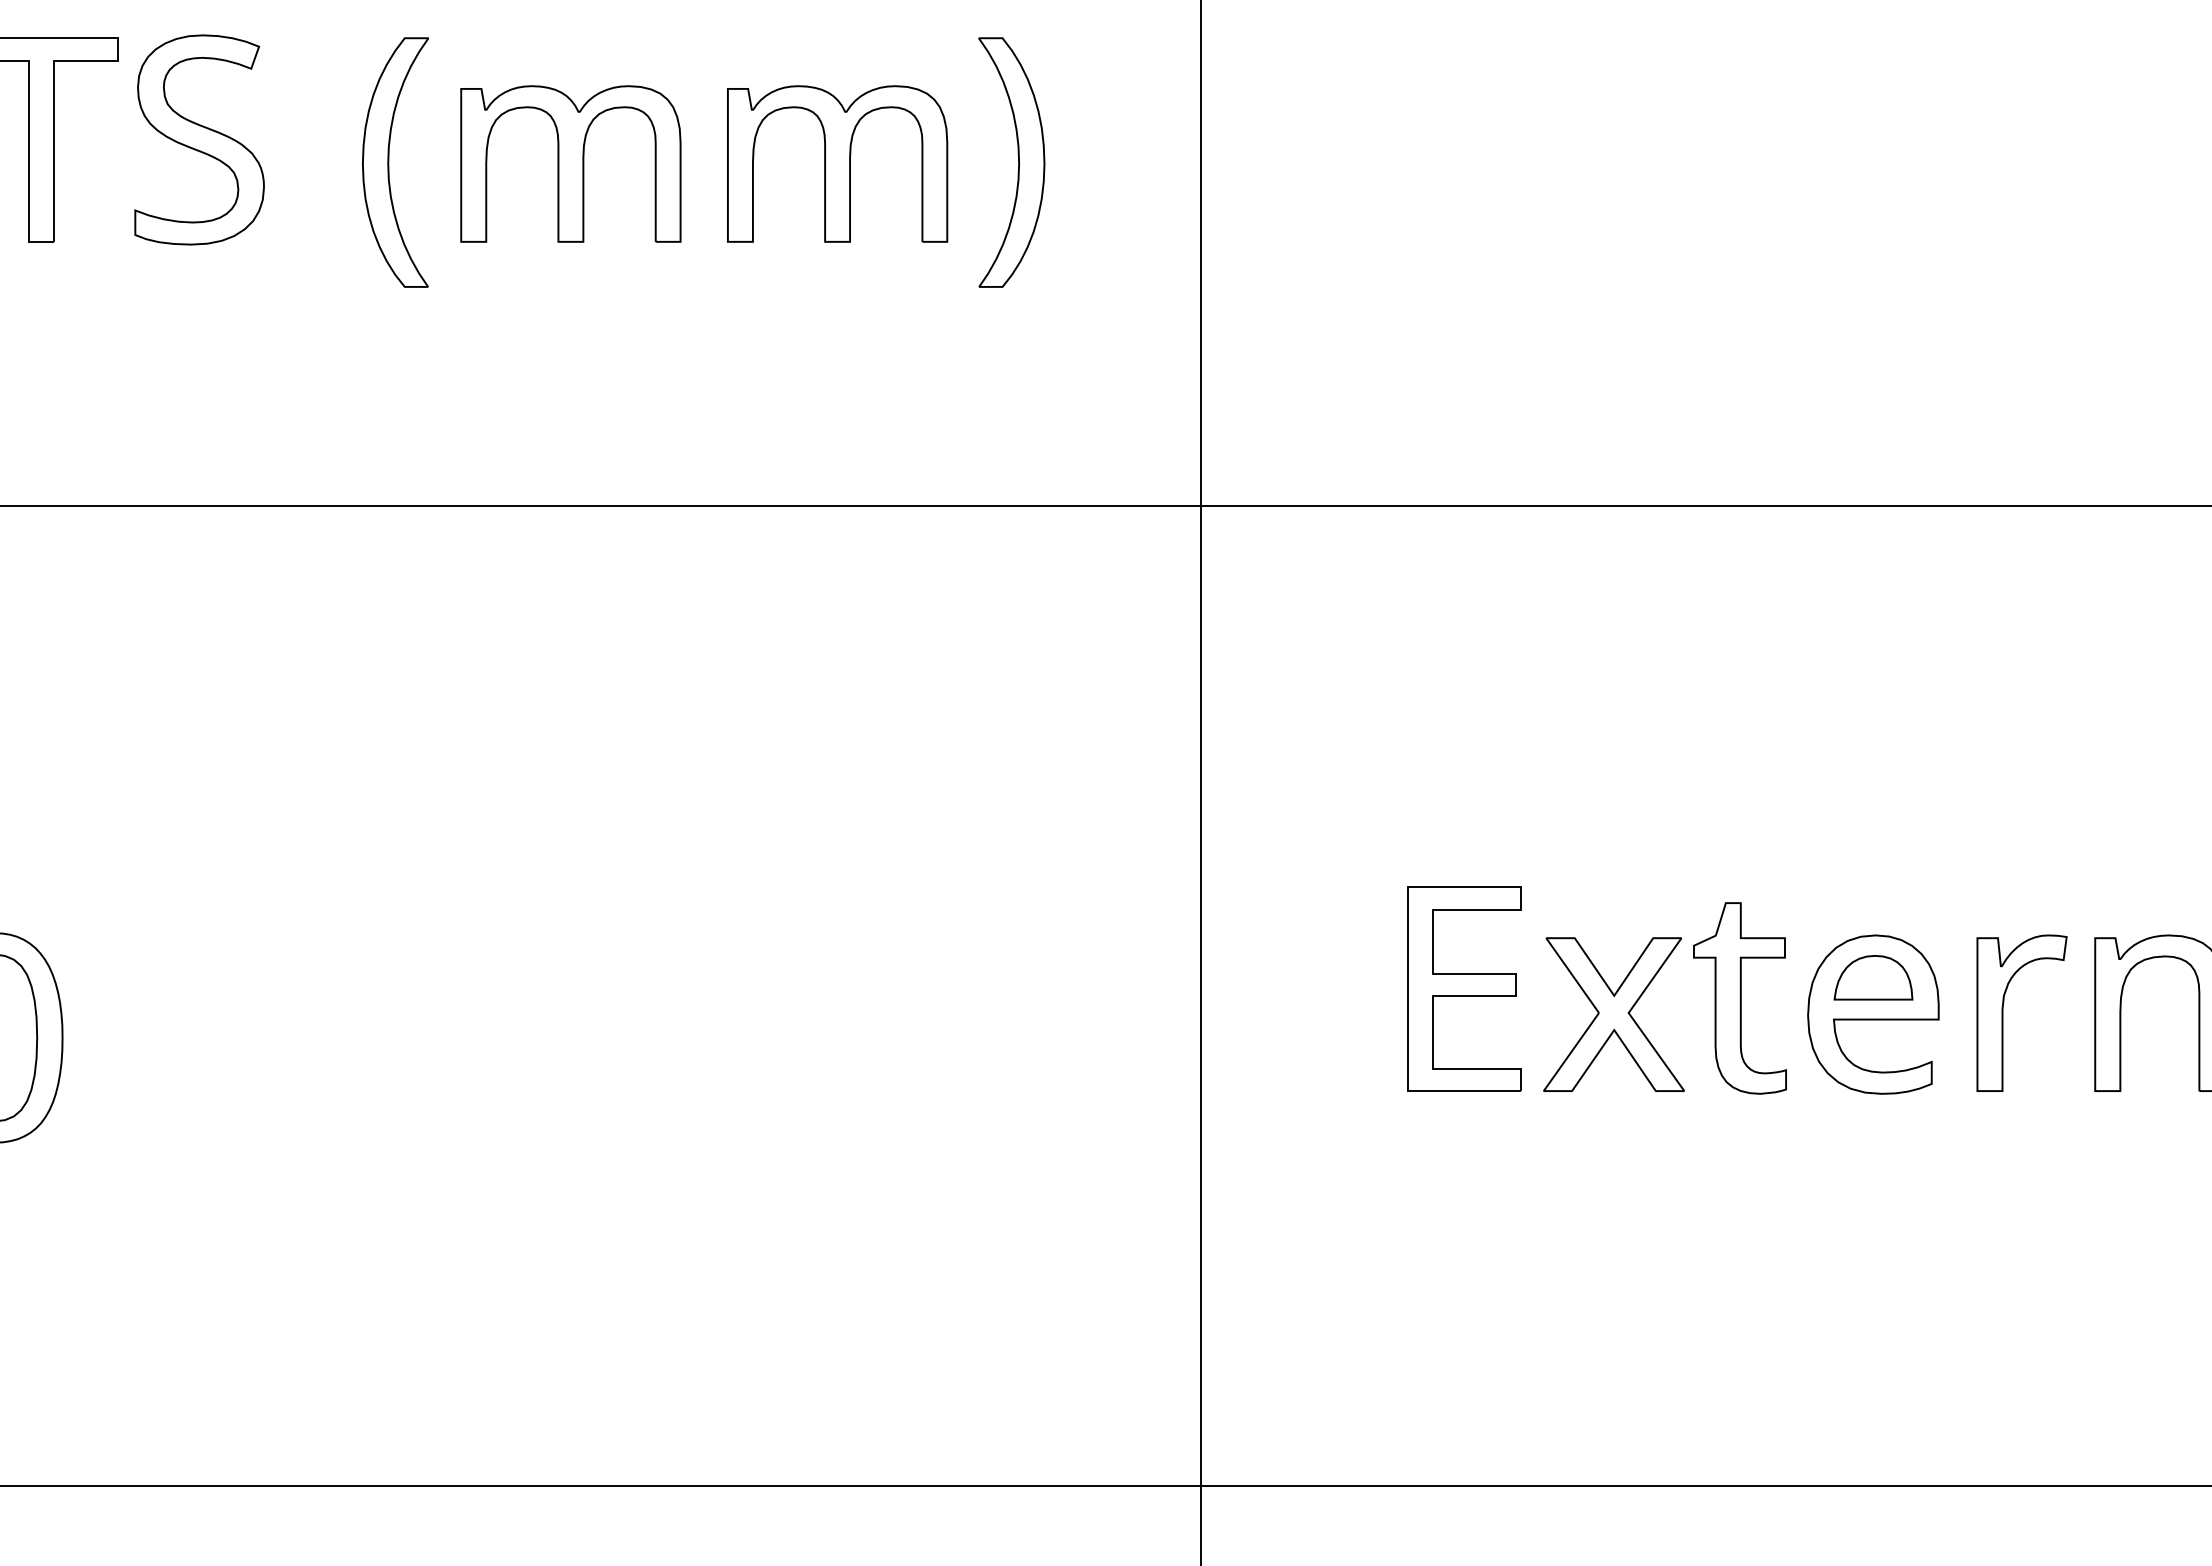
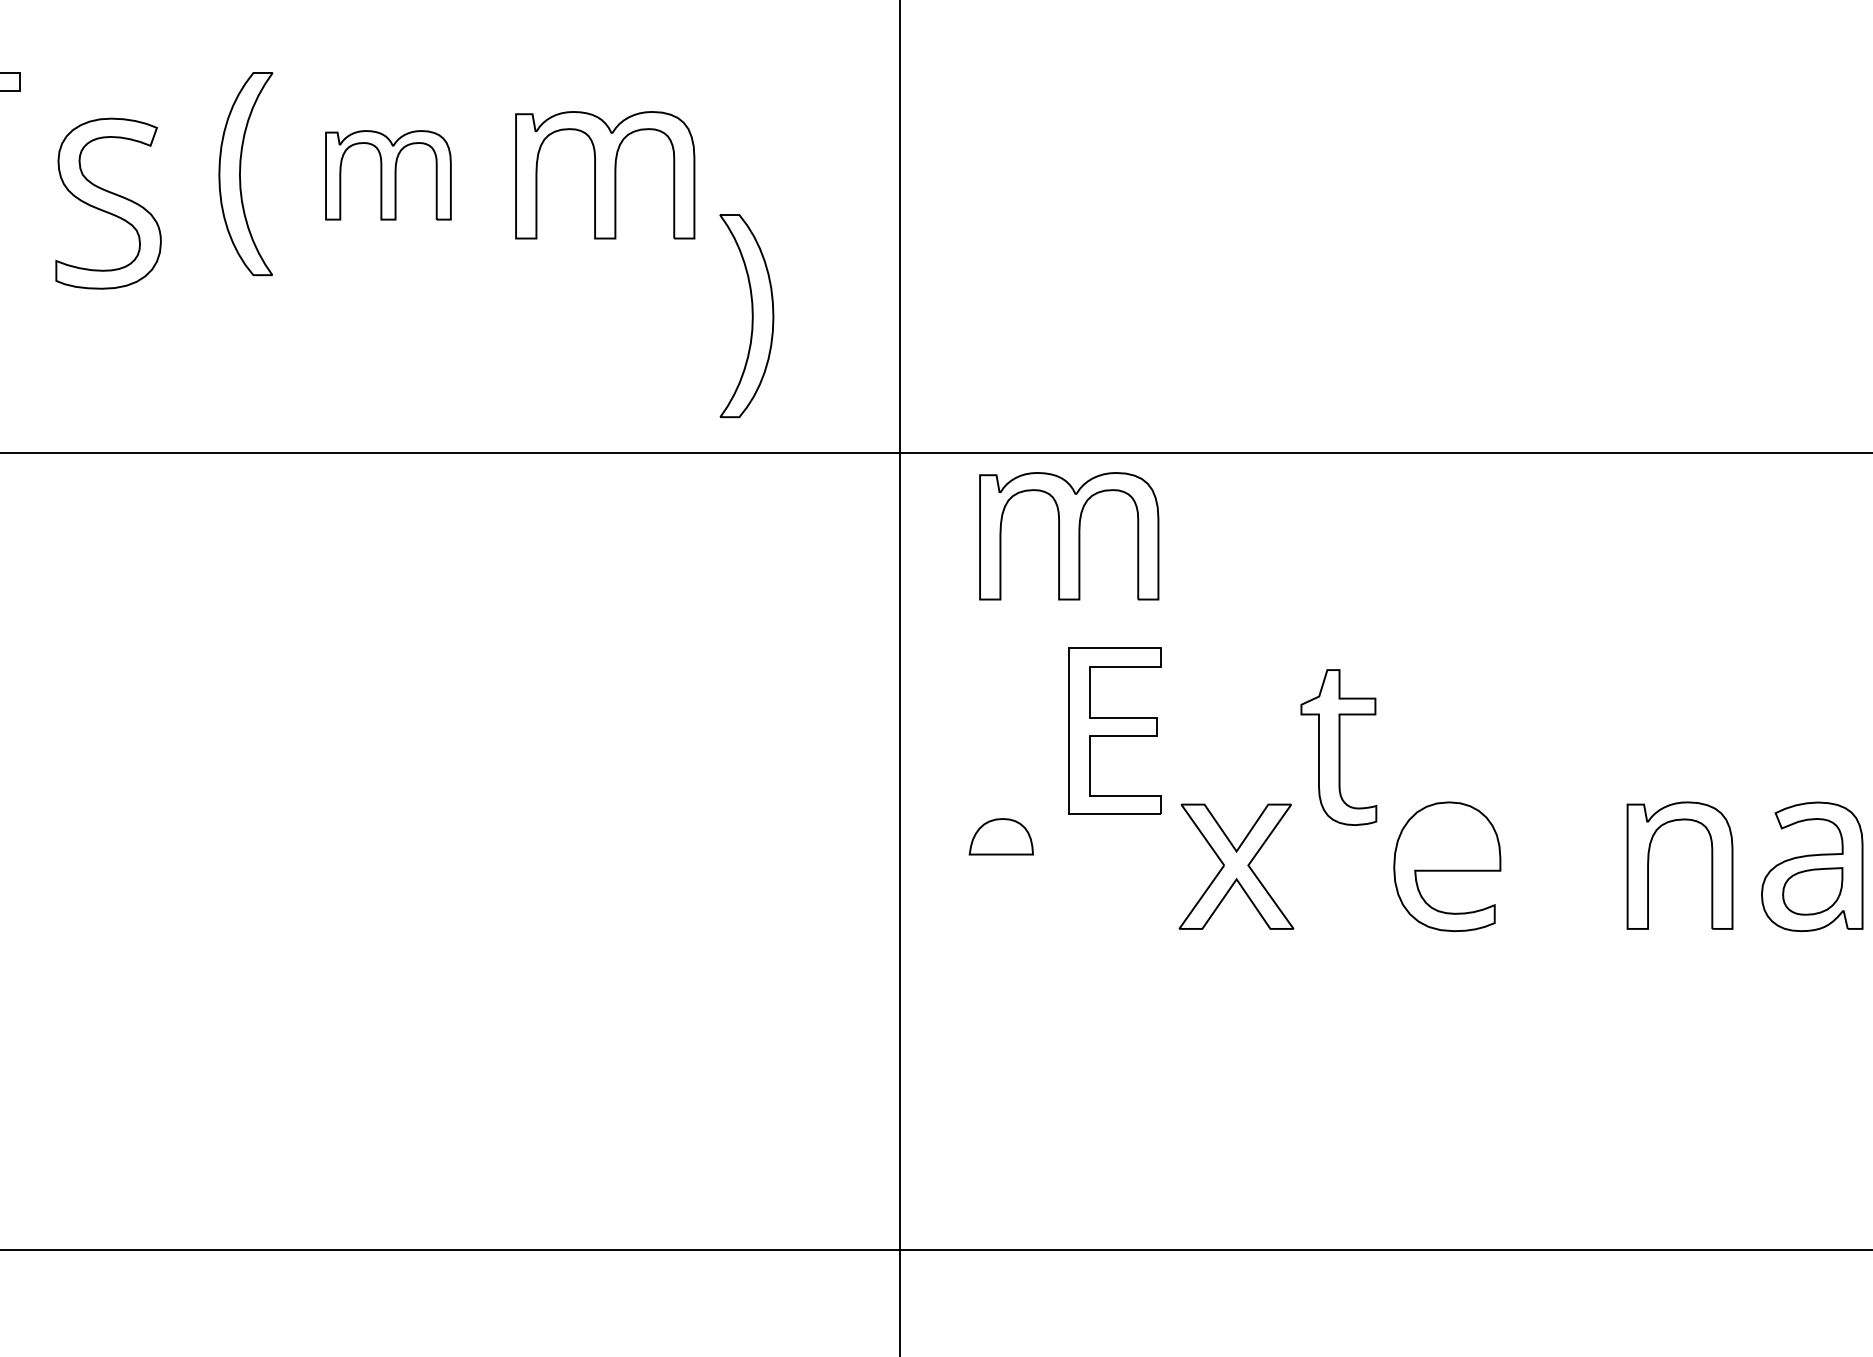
part: (199, 139) -> (108, 203), moved
part: (1011, 163) -> (746, 316), moved
part: (570, 164) -> (388, 175), size x0.7
part: (1408, 608) -> (1069, 536), added
part: (1872, 977) -> (1000, 836), moved
part: (1464, 988) -> (1114, 730), moved
part: (1739, 998) -> (1338, 747), moved
part: (2004, 1013) -> (1553, 865), removed

